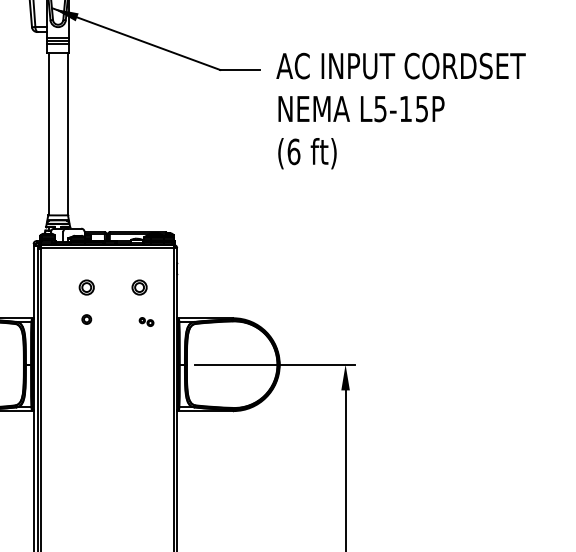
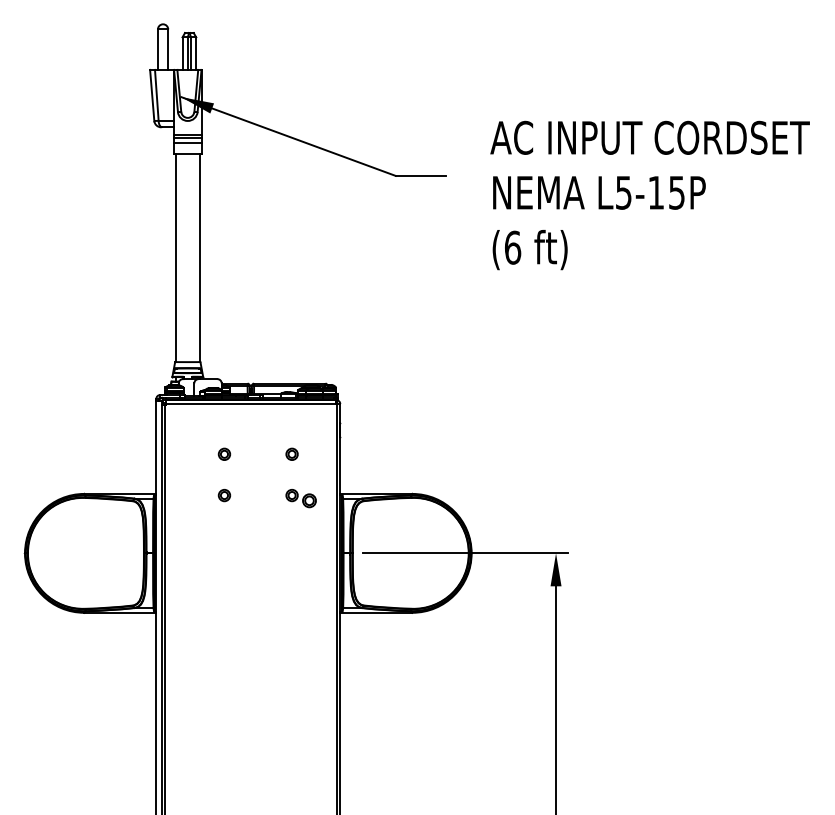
text: (400, 111) -> (649, 195), moved
part: (86, 286) -> (224, 453), size x0.62
part: (139, 286) -> (291, 453), size x0.62
part: (146, 321) -> (300, 498), size x1.67

